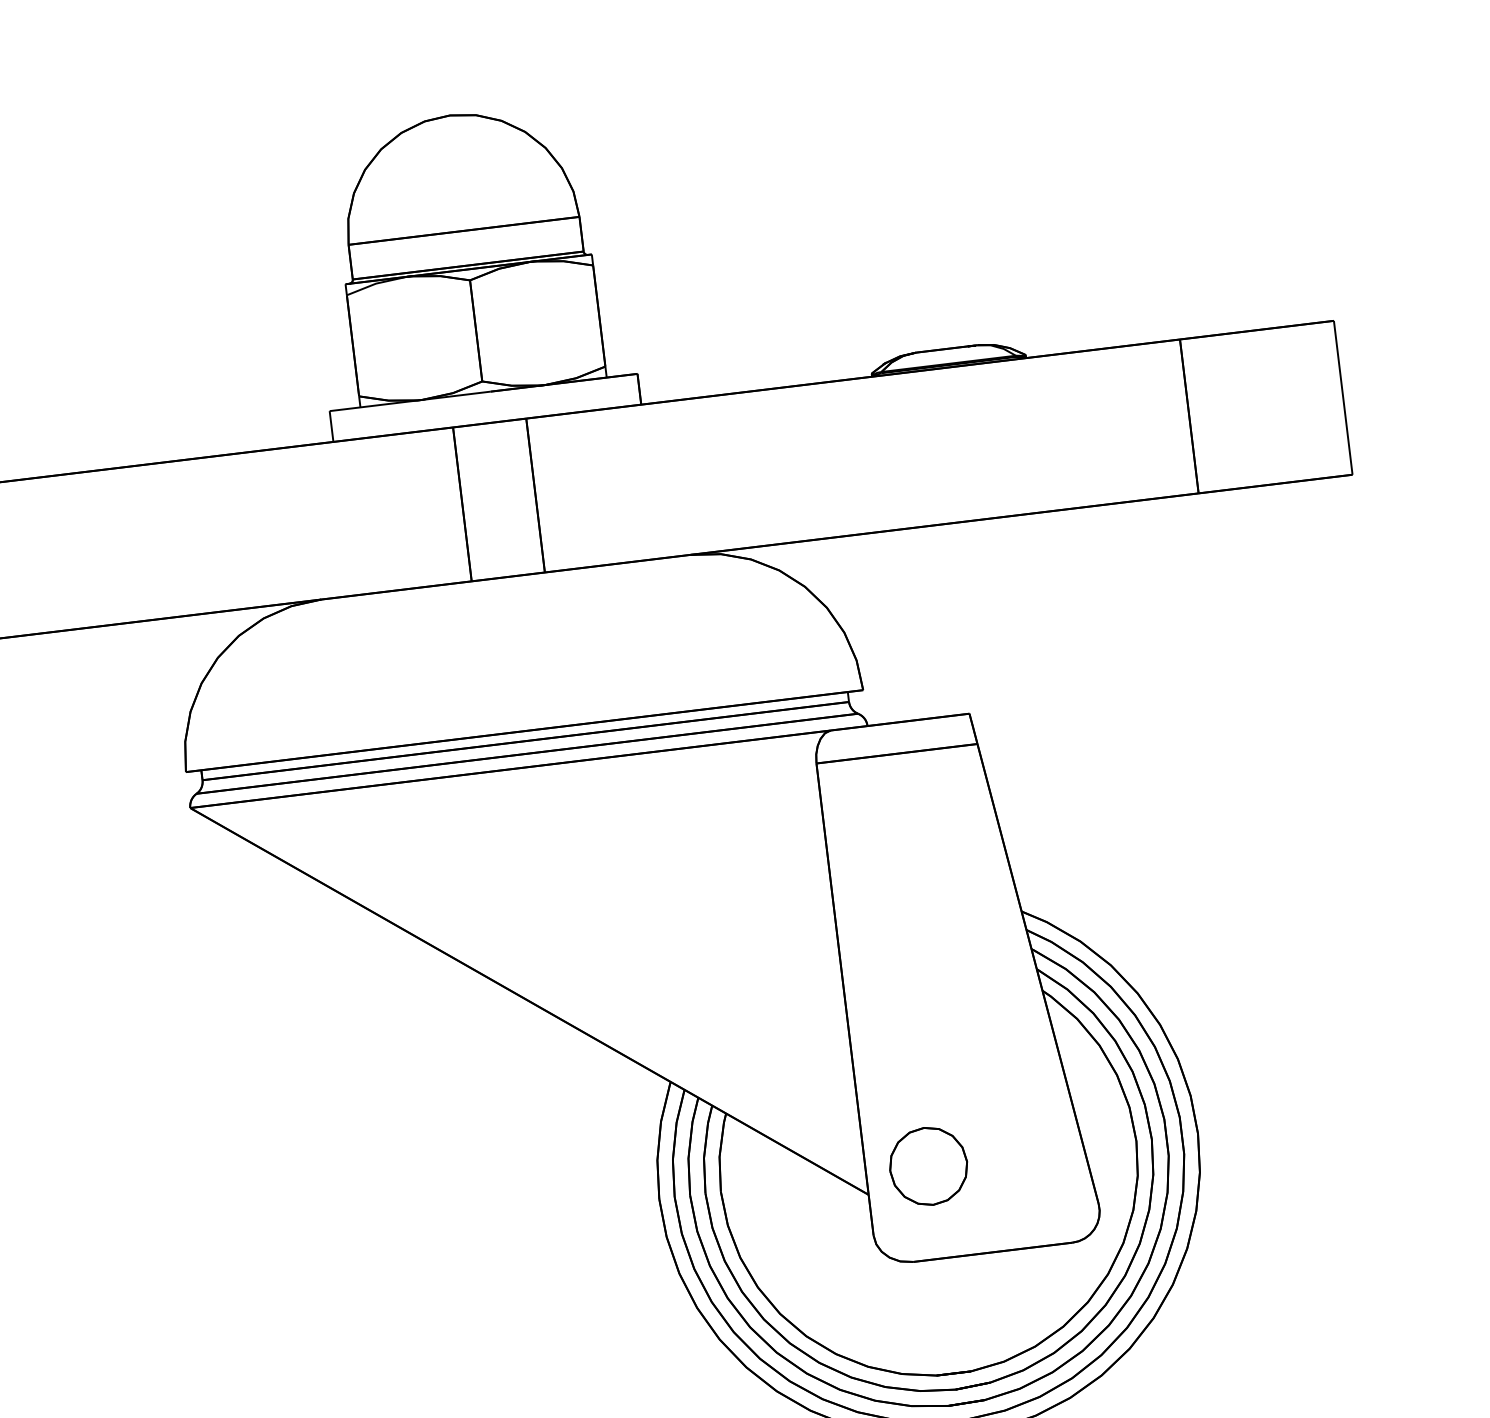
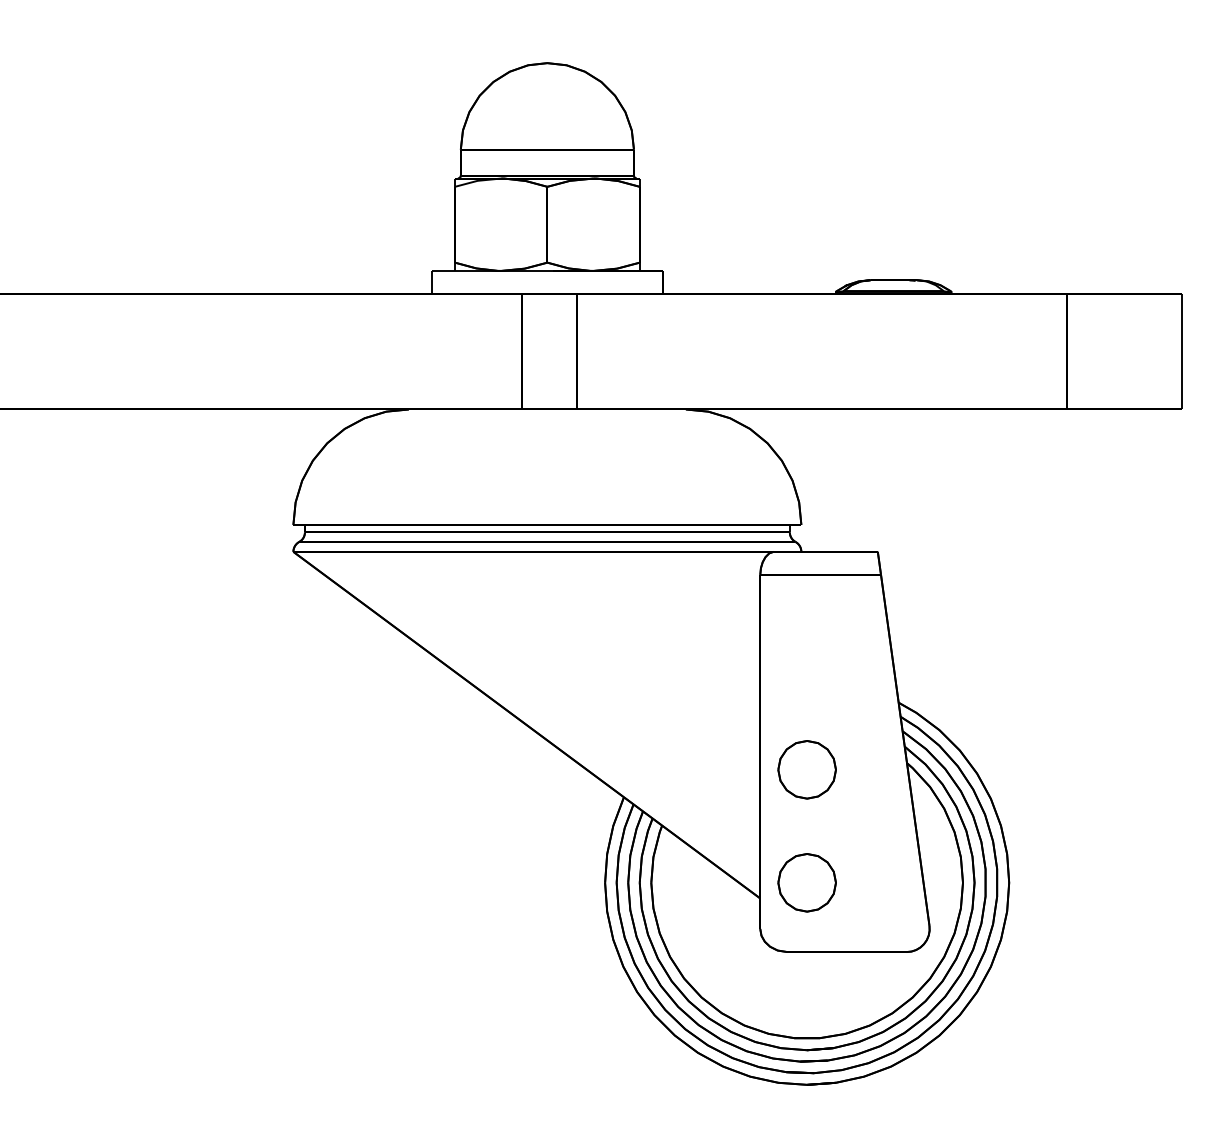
part: (909, 1015) -> (806, 769), added

